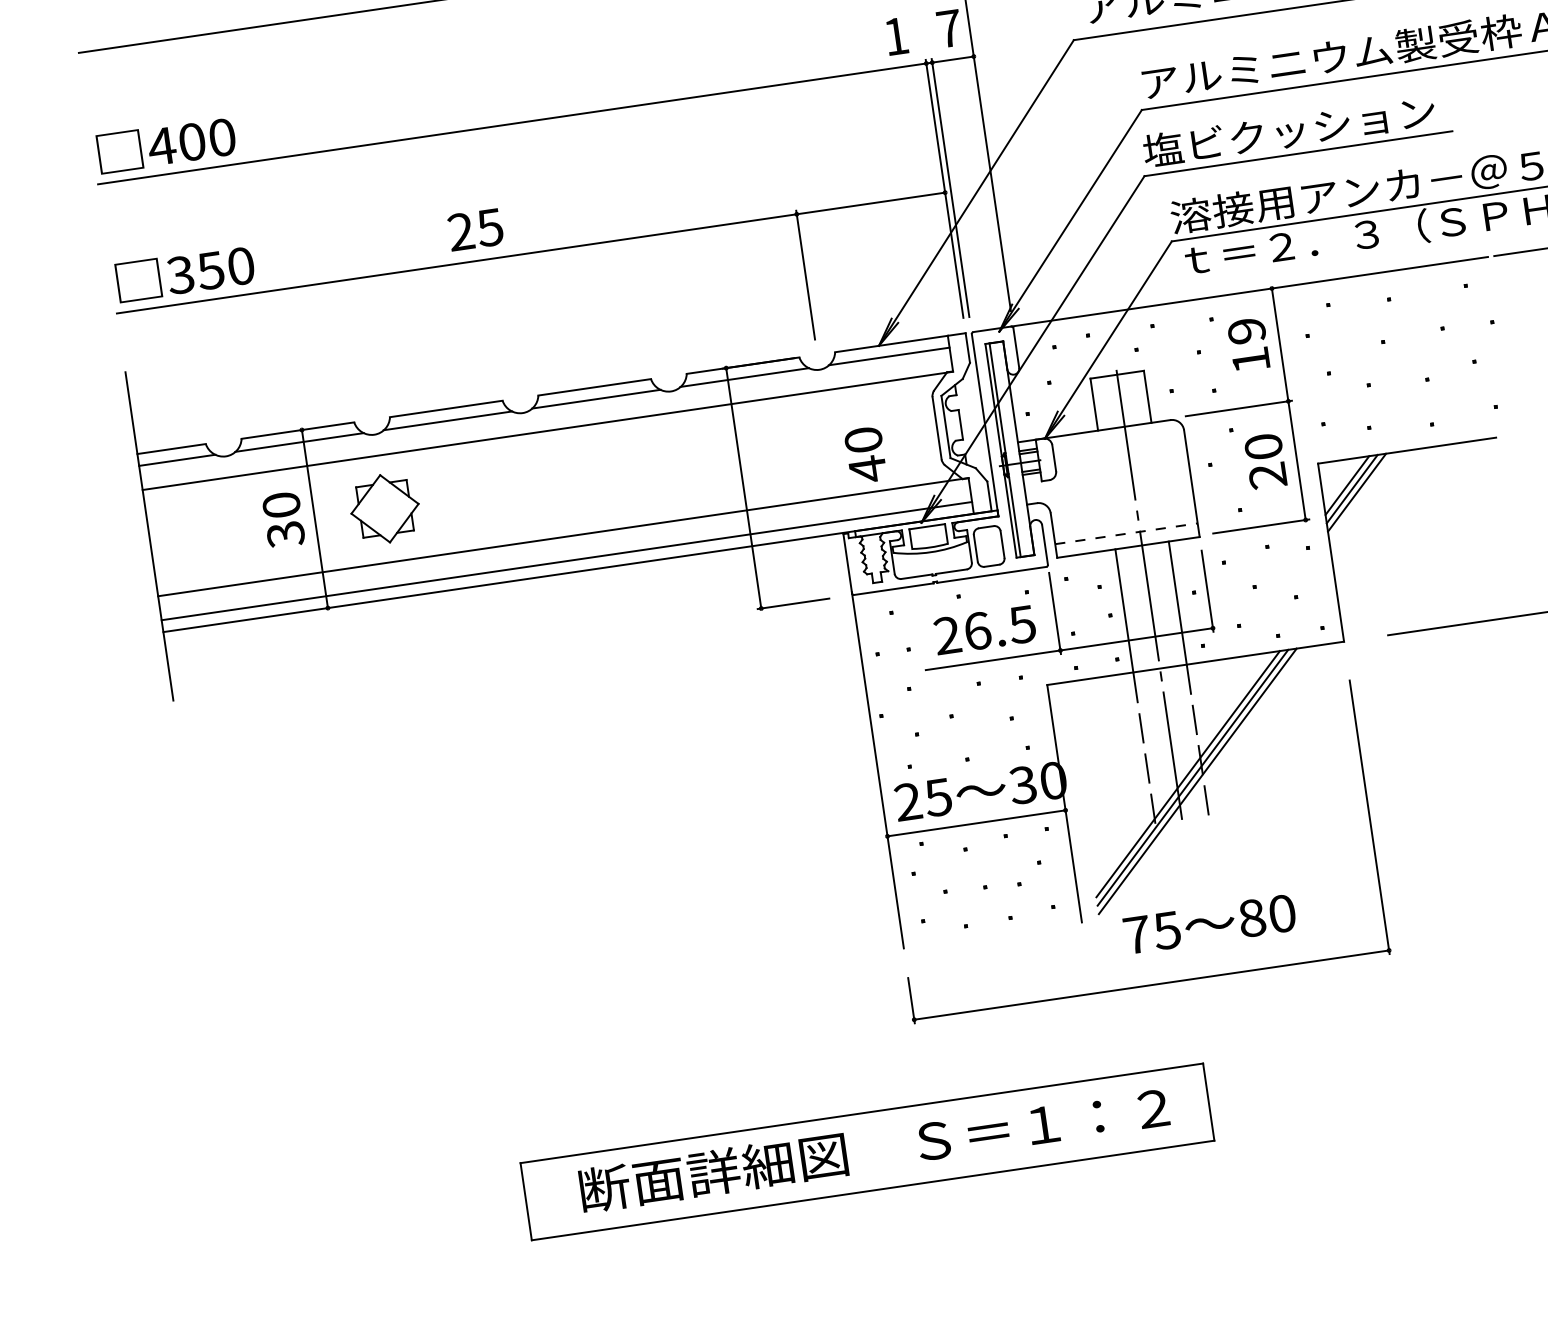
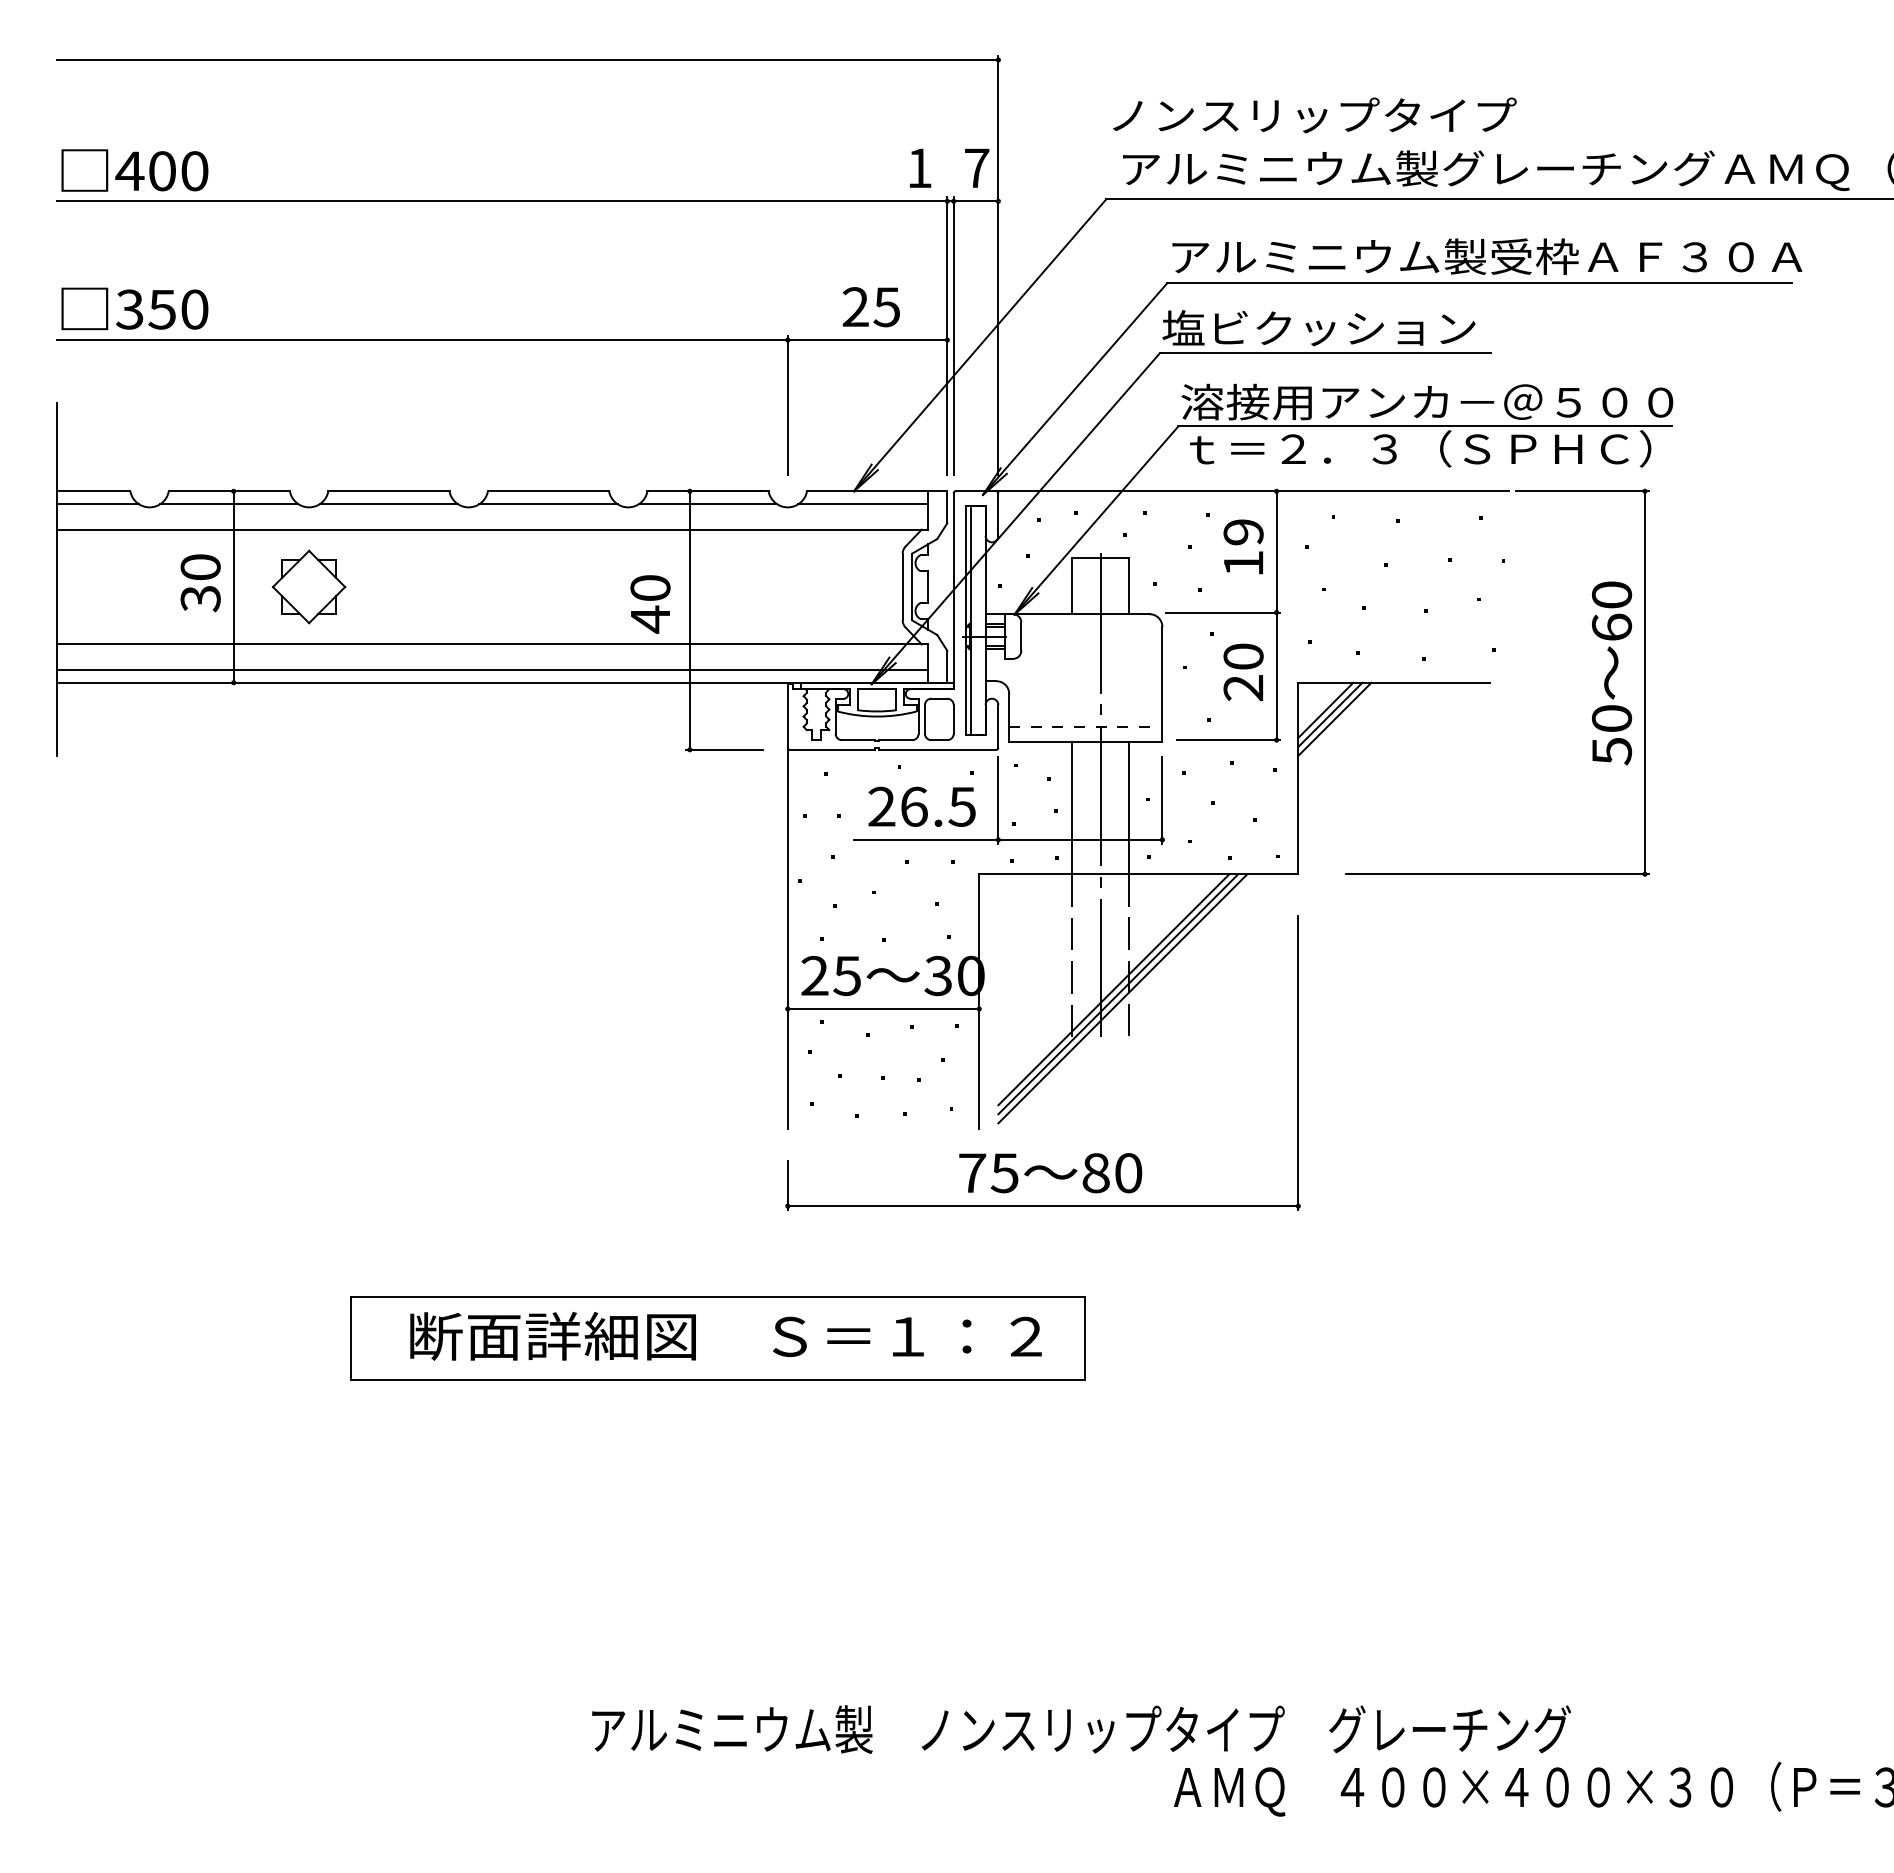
text: (474, 230) -> (870, 307), moved
text: (865, 455) -> (650, 604), moved
text: (1209, 924) -> (1050, 1173), moved

